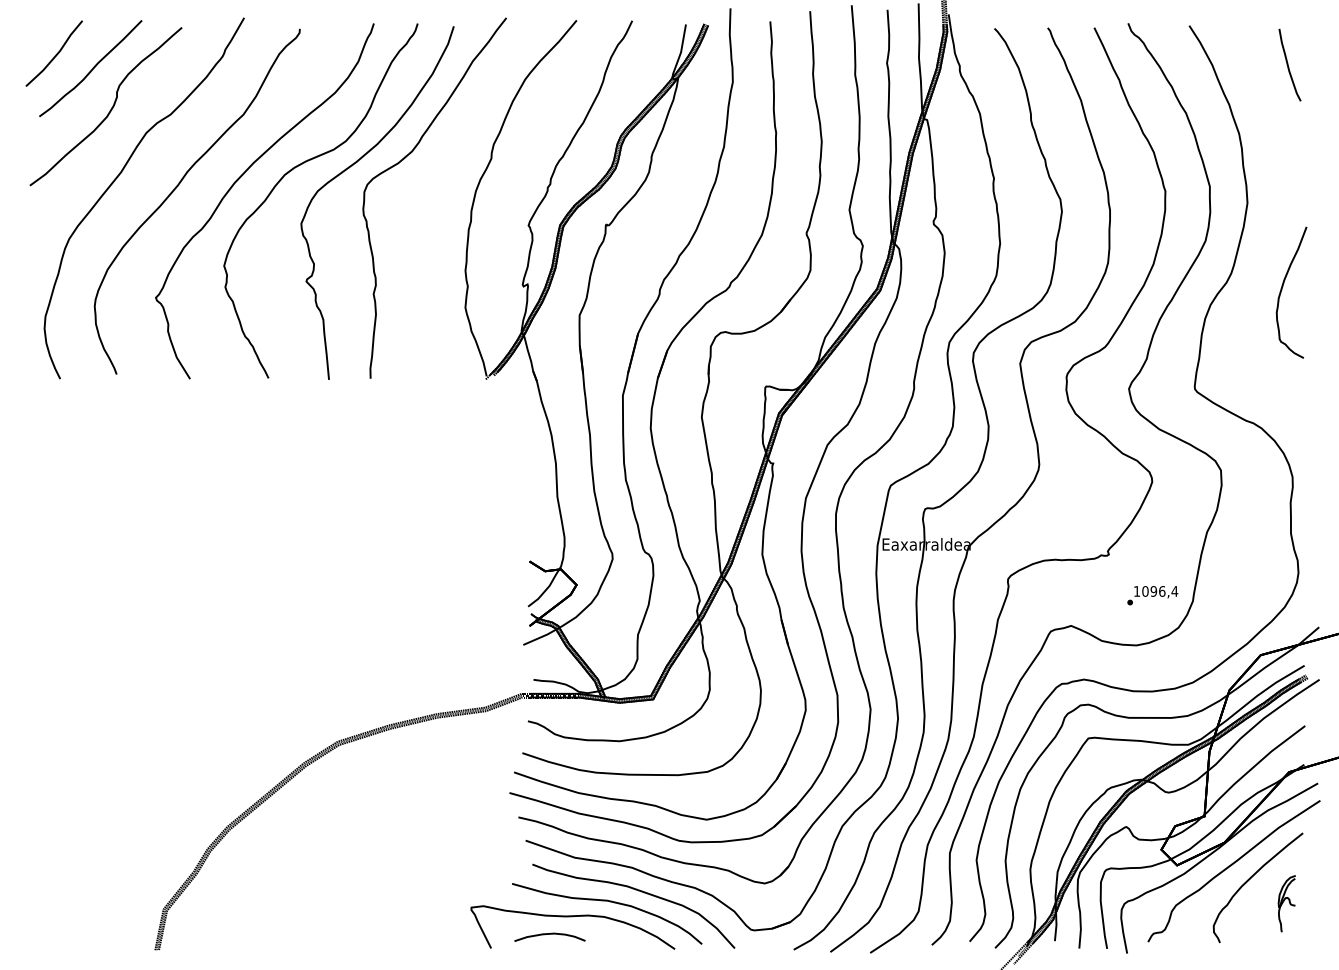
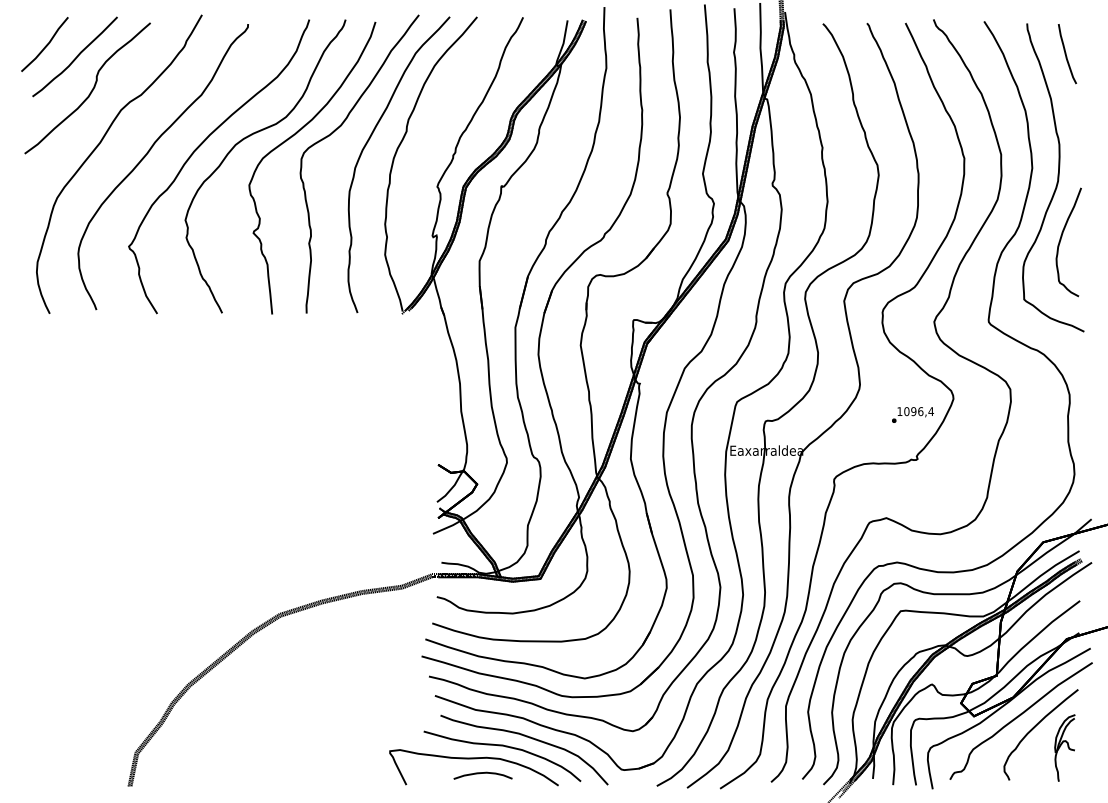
part: (441, 178) -> (365, 147), added
curve: (1277, 214) -> (1057, 177), added
text: (1152, 594) -> (912, 414), moved
part: (1286, 903) -> (1064, 747), size x1.43
curve: (549, 934) -> (482, 773), moved

